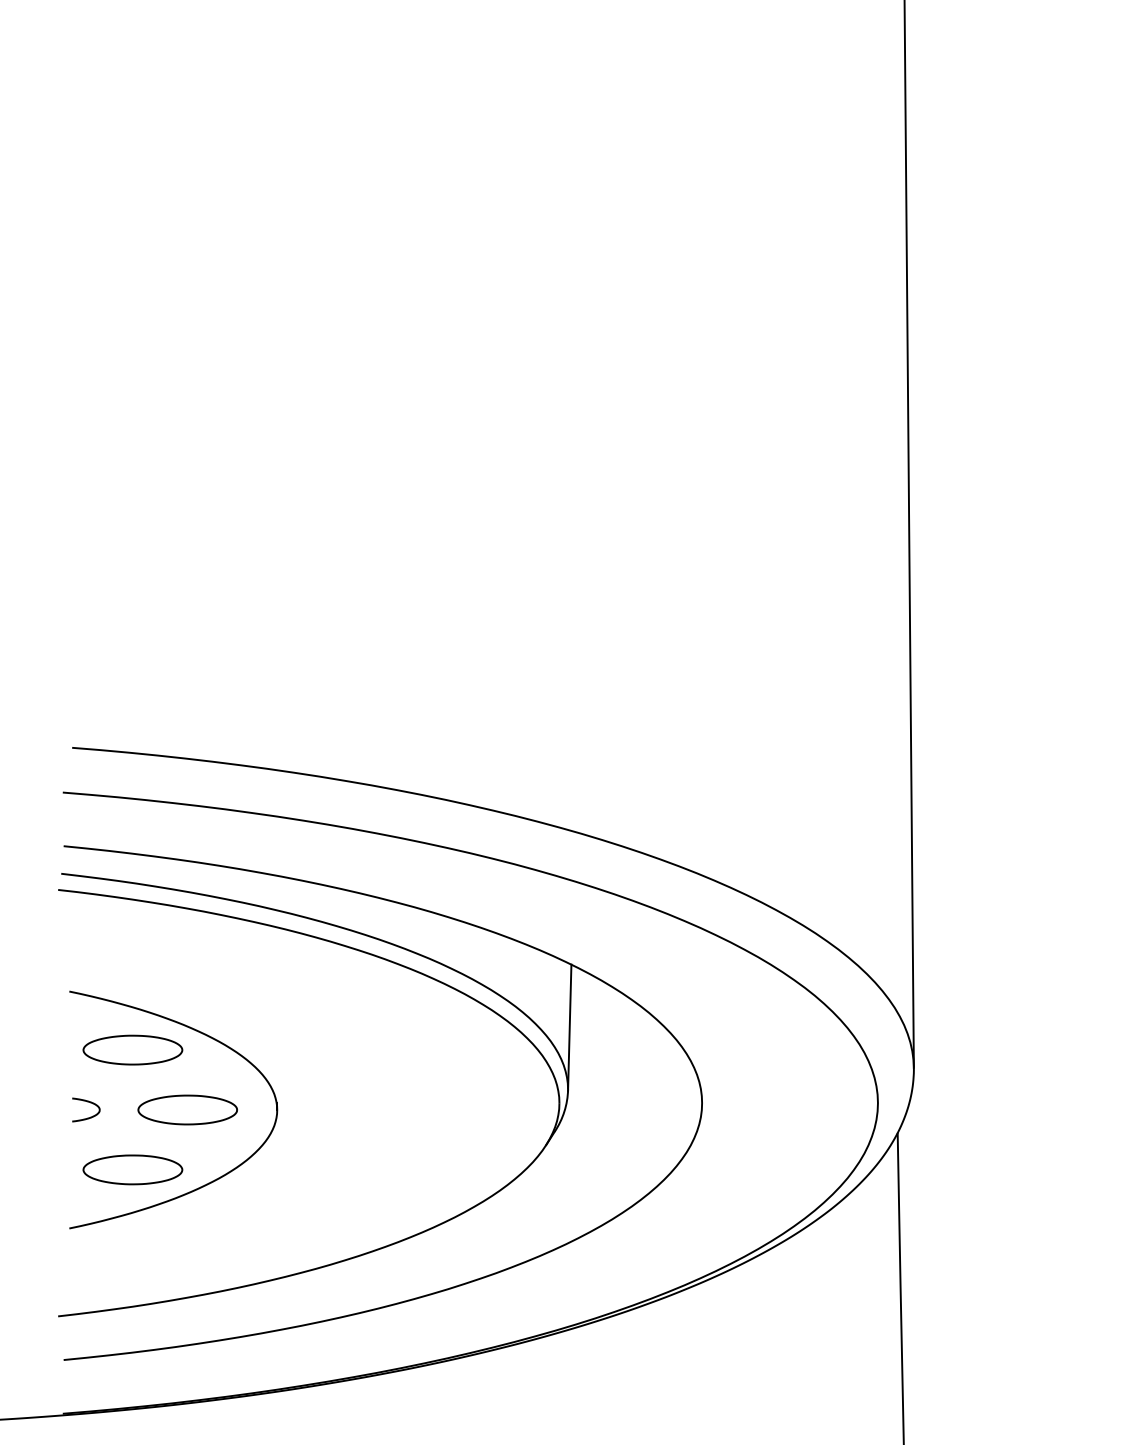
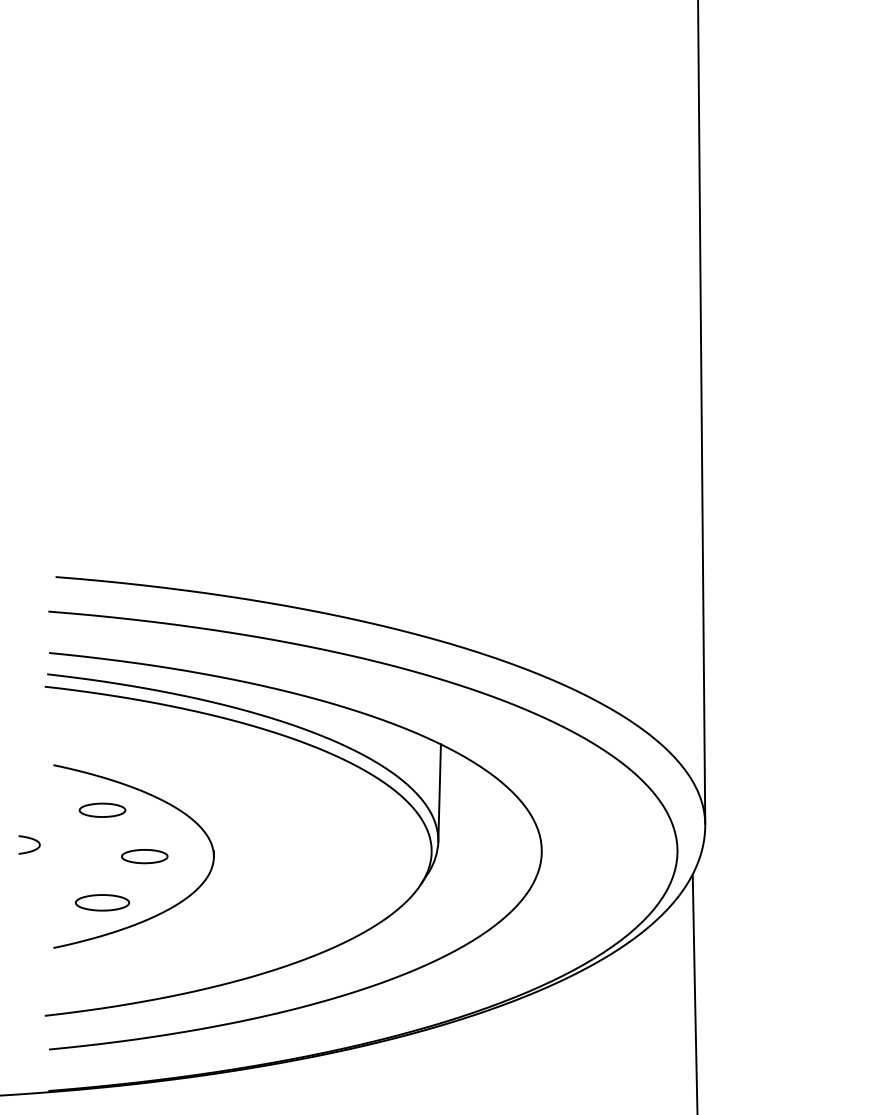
part: (132, 1049) -> (102, 809), size x0.6
part: (87, 1102) -> (30, 839), moved
part: (187, 1109) -> (144, 856), size x0.6
part: (132, 1169) -> (102, 902), size x0.7

